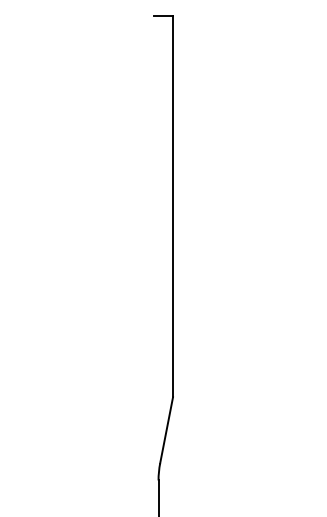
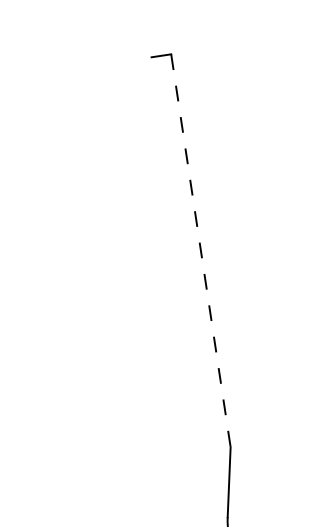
line: (173, 206) -> (201, 250), solid -> dashed

